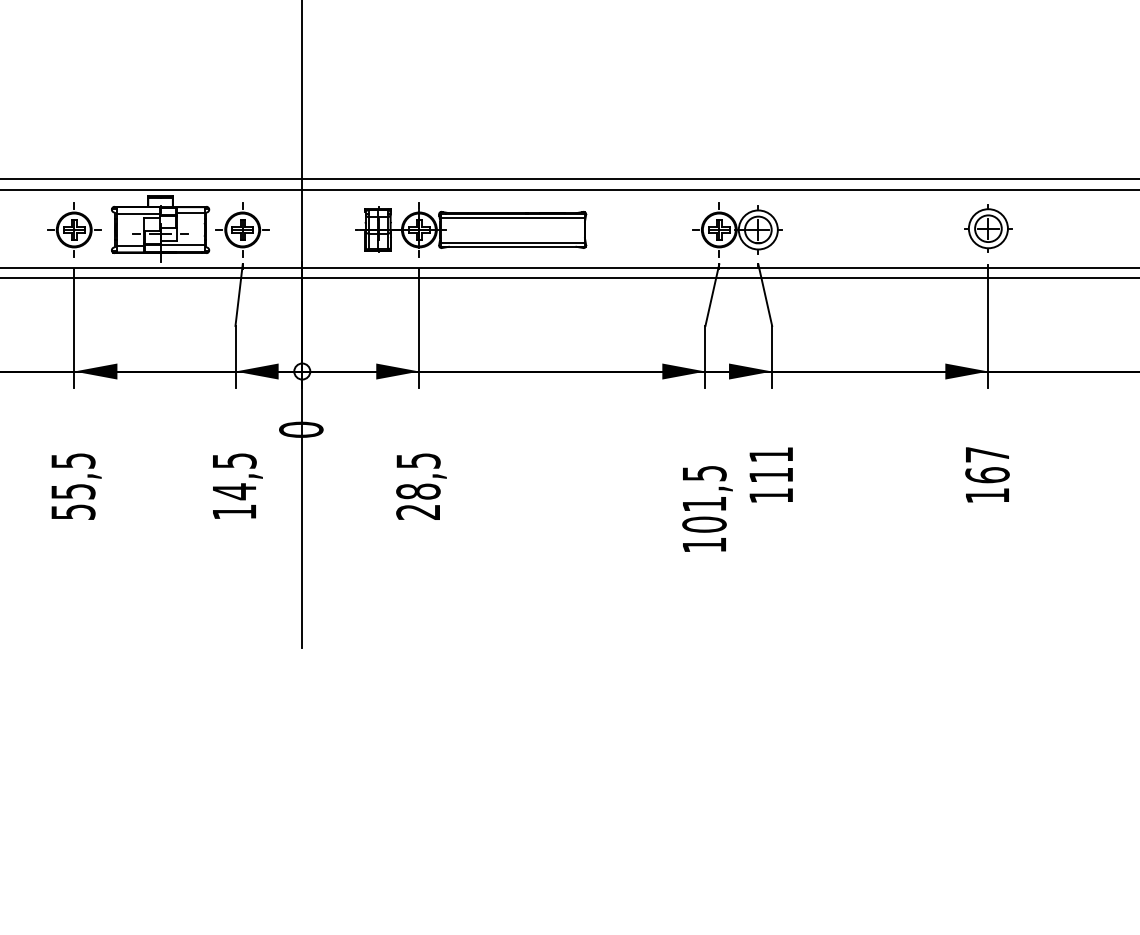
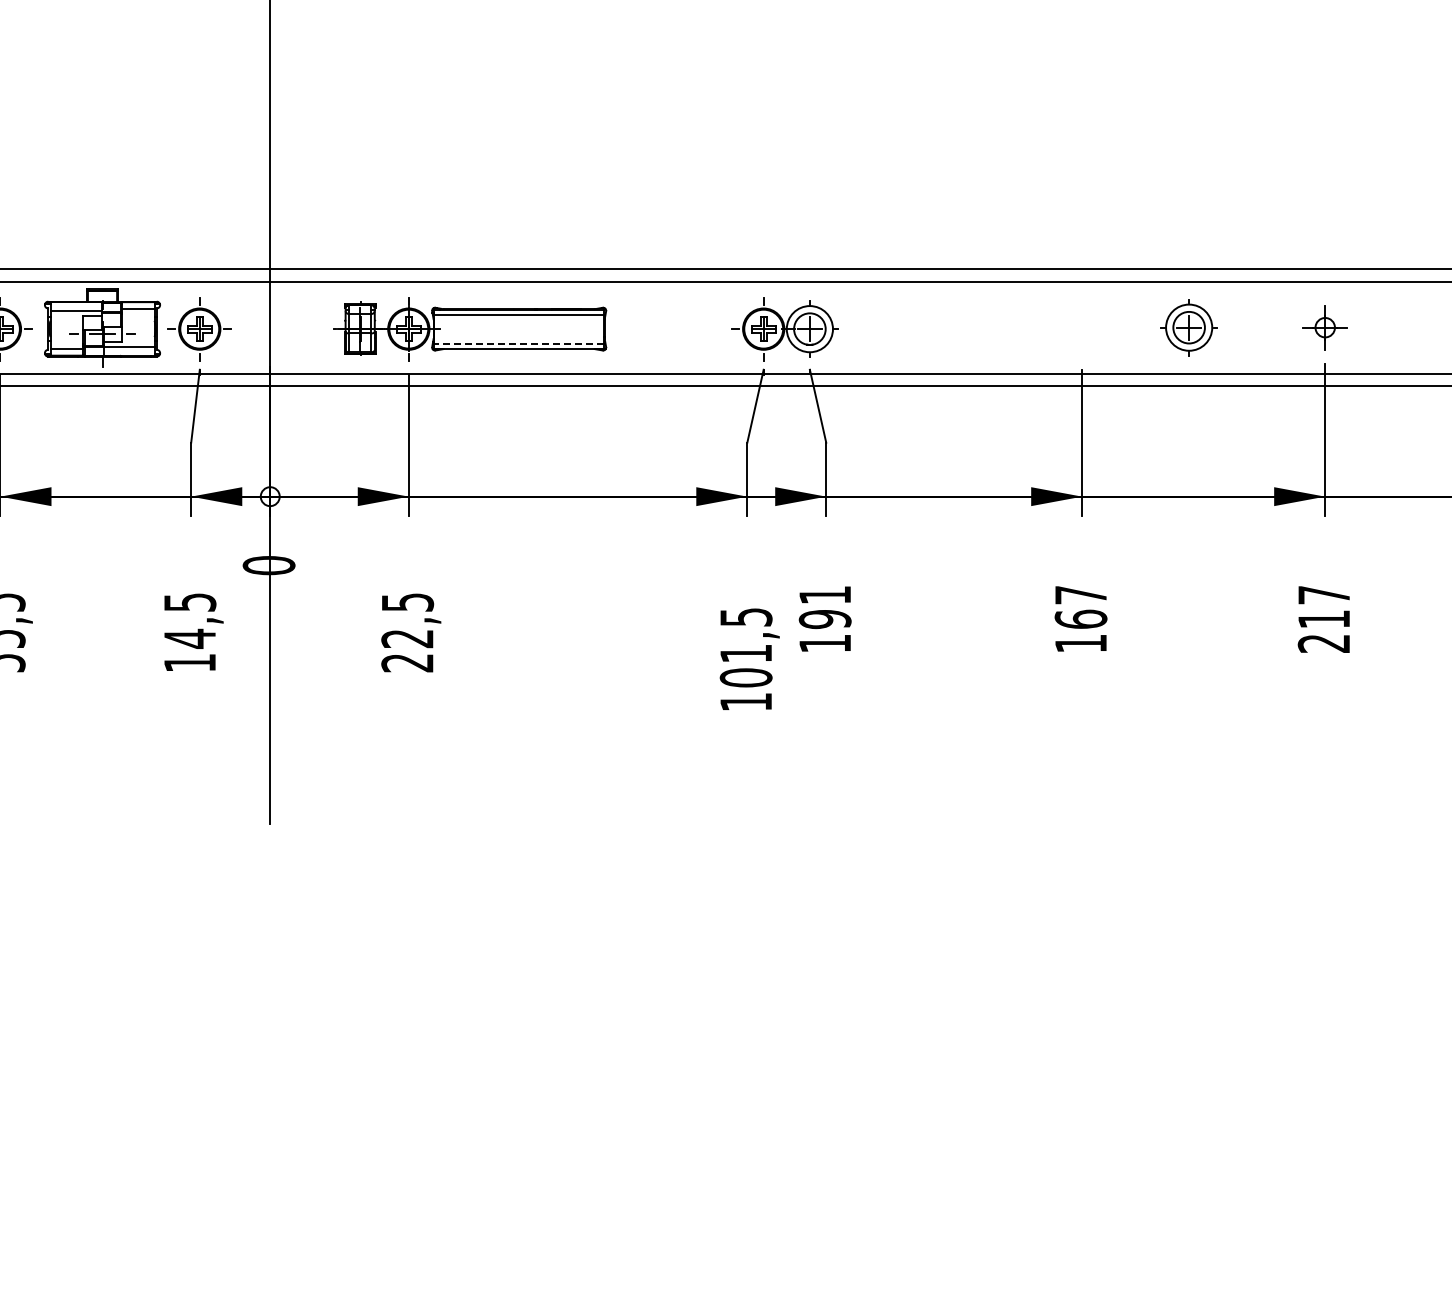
part: (987, 228) -> (1188, 327), moved
line: (512, 242) -> (518, 344), solid -> dashed
text: (770, 475) -> (824, 619), 111 -> 191
text: (418, 491) -> (407, 638), 28,5 -> 22,5

